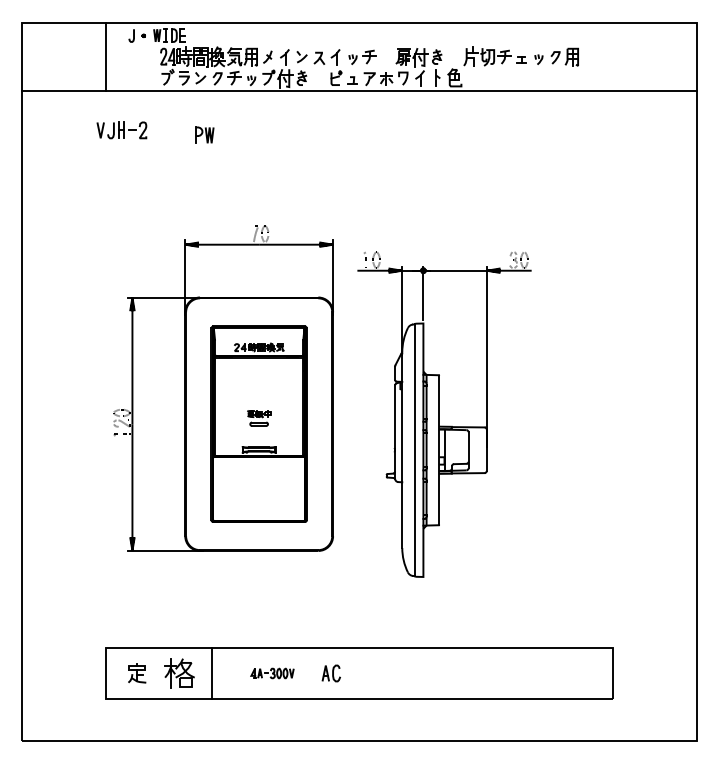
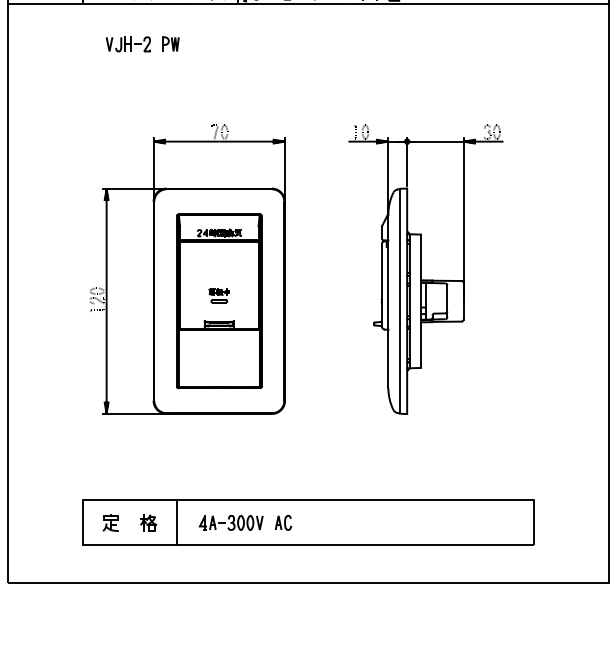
part: (121, 130) -> (128, 44), moved
part: (444, 414) -> (425, 269), moved
part: (179, 673) -> (148, 522), size x0.62
part: (272, 673) -> (231, 522), size x1.67

